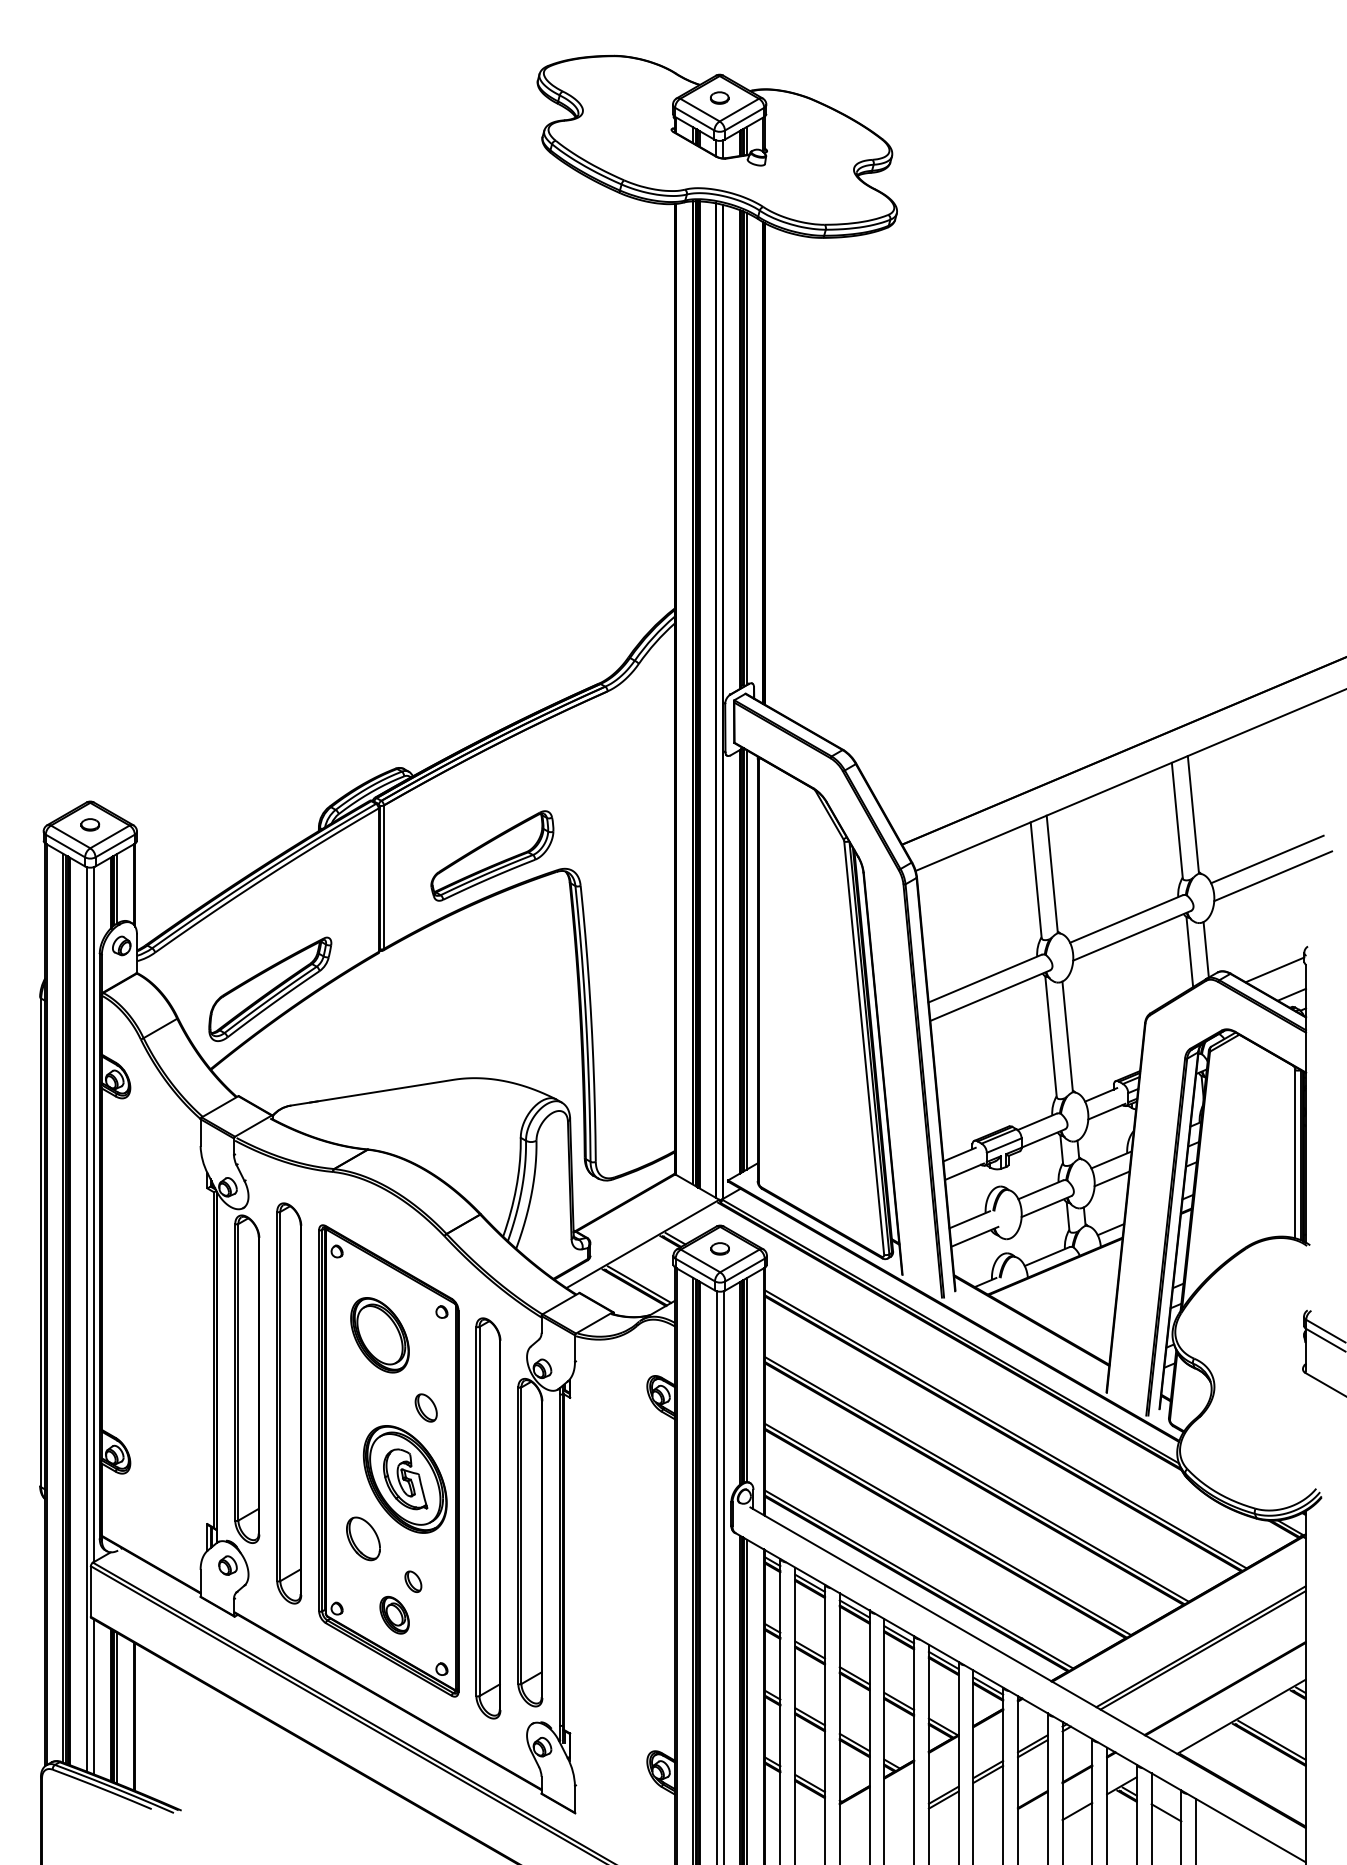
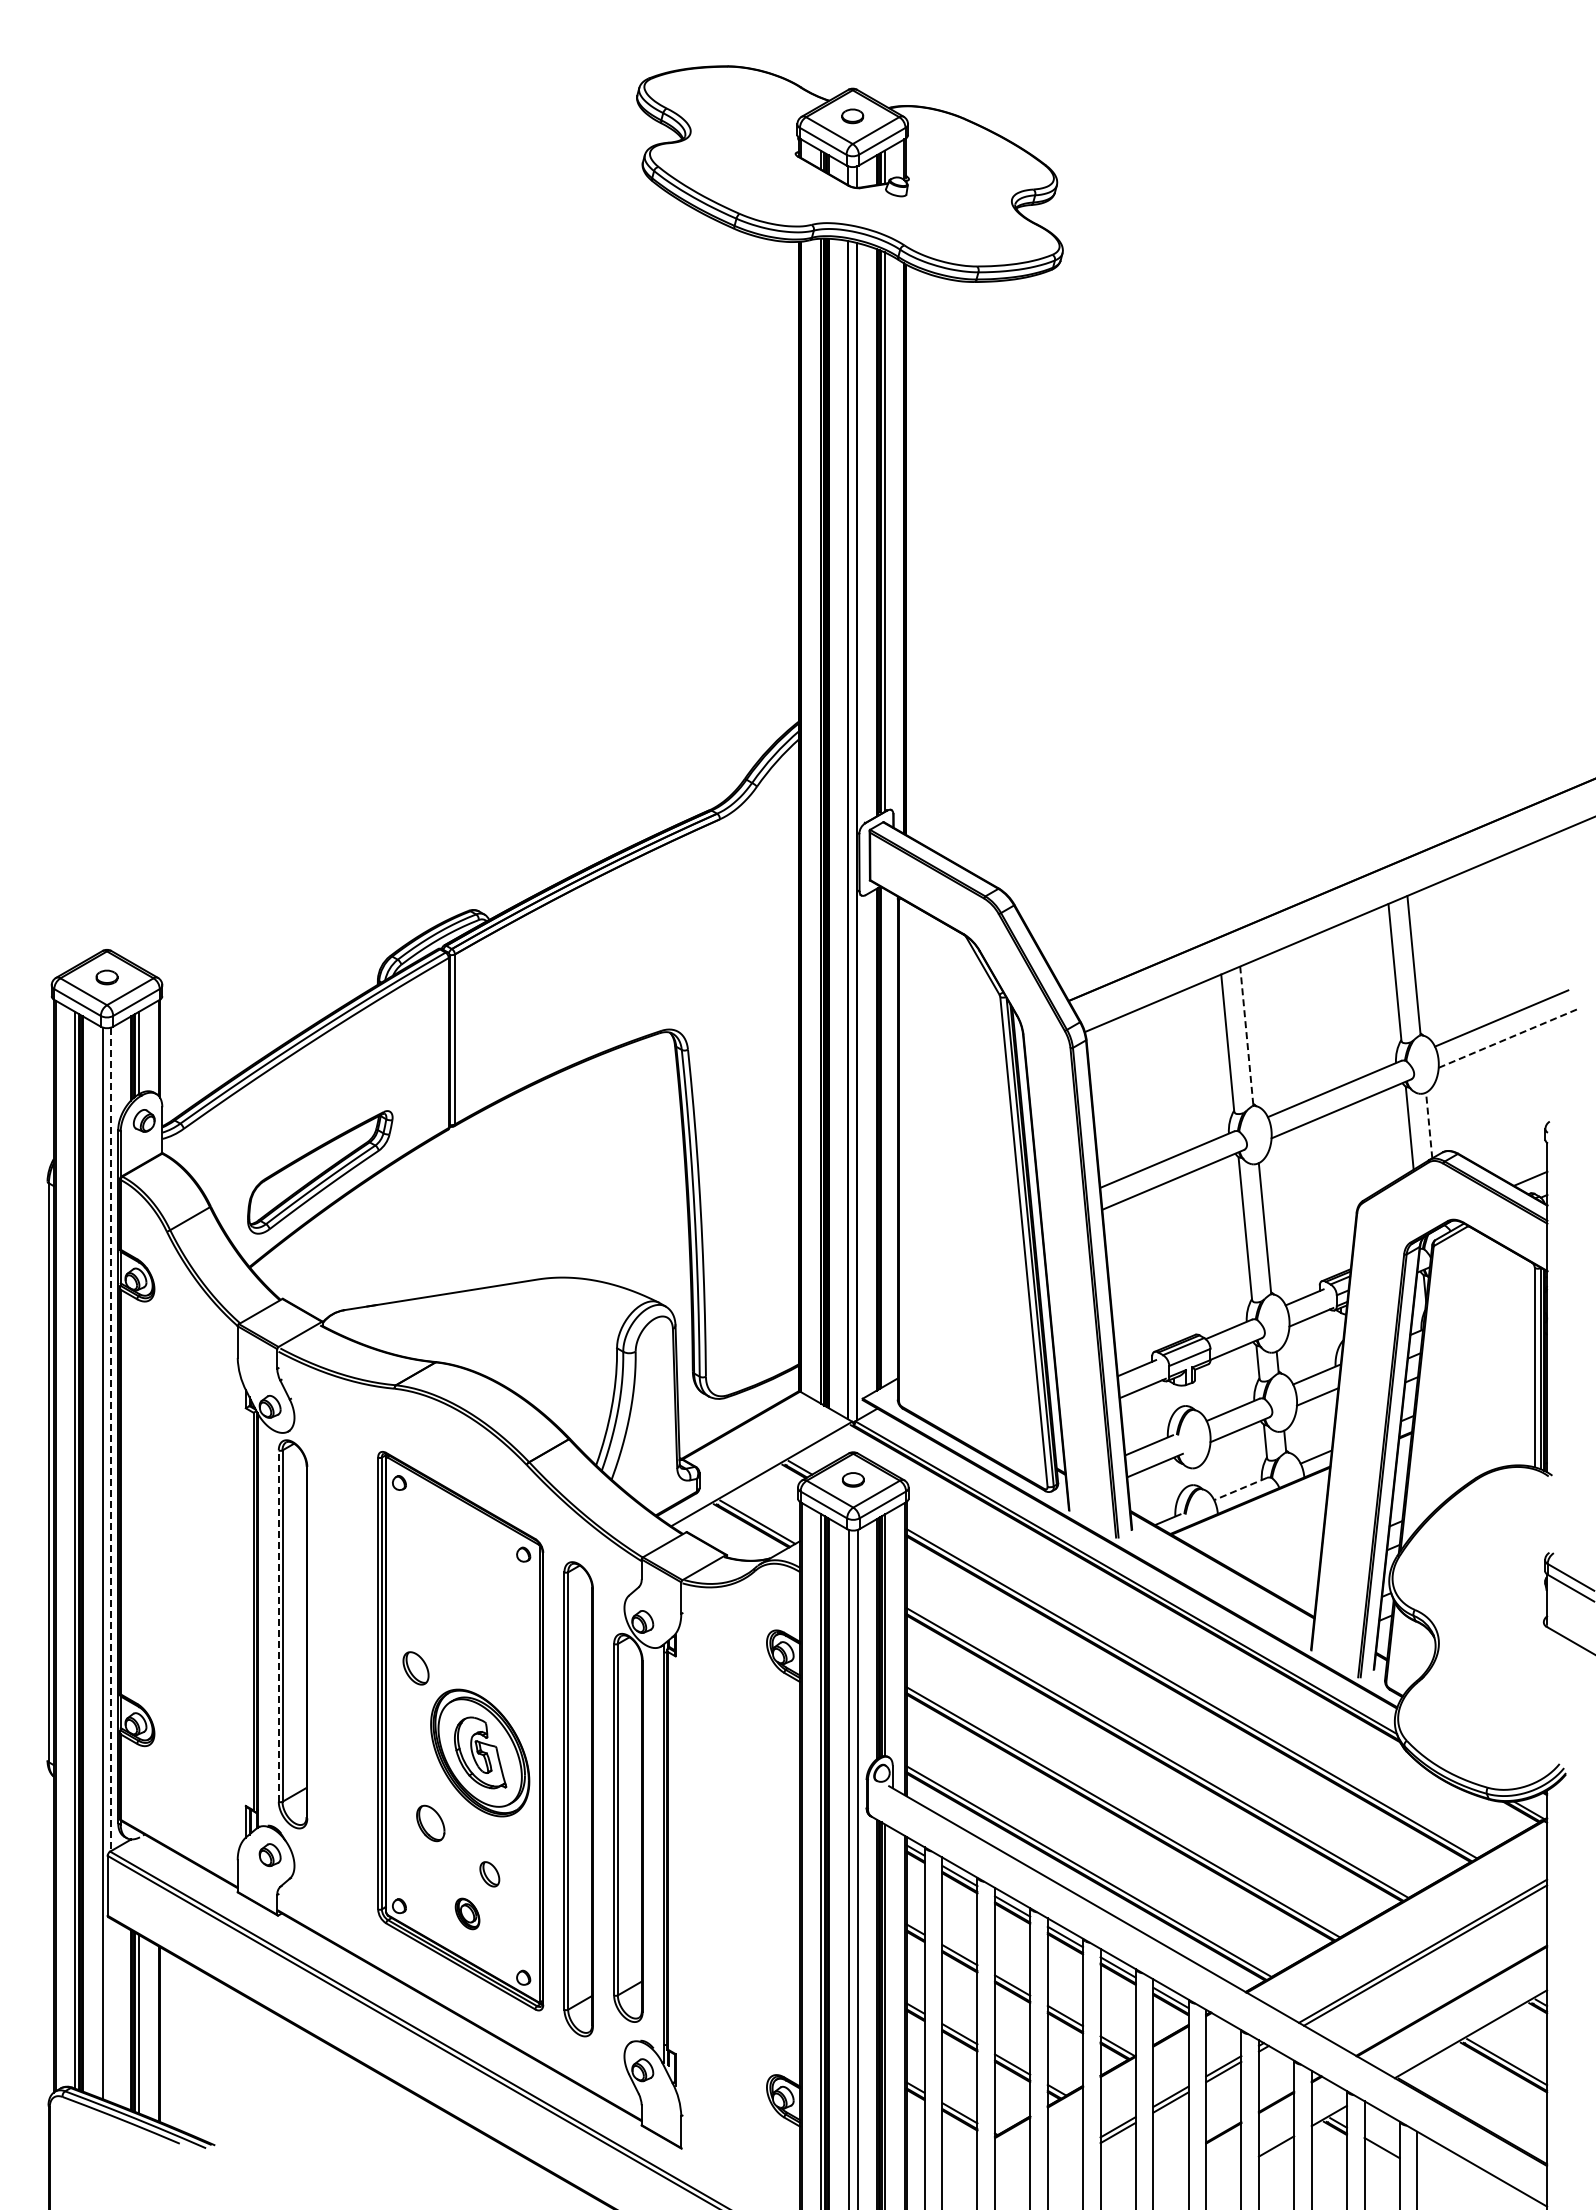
part: (492, 856) -> (583, 1014), removed
line: (1052, 873) -> (1246, 1035), solid -> dashed
line: (1273, 876) -> (1508, 1038), solid -> dashed
line: (1206, 948) -> (1429, 1124), solid -> dashed
line: (746, 959) -> (884, 1137), removed
line: (1274, 969) -> (1510, 1148), removed
line: (94, 1214) -> (111, 1439), solid -> dashed
line: (1046, 1257) -> (1240, 1489), solid -> dashed
part: (380, 1335) -> (450, 1582), removed
line: (235, 1372) -> (278, 1626), solid -> dashed
part: (289, 1403) -> (342, 1663), removed
part: (425, 1408) -> (415, 1668), moved
part: (363, 1538) -> (430, 1823), size x0.7
part: (394, 1614) -> (467, 1913), size x0.7
line: (94, 1696) -> (111, 2010), removed

